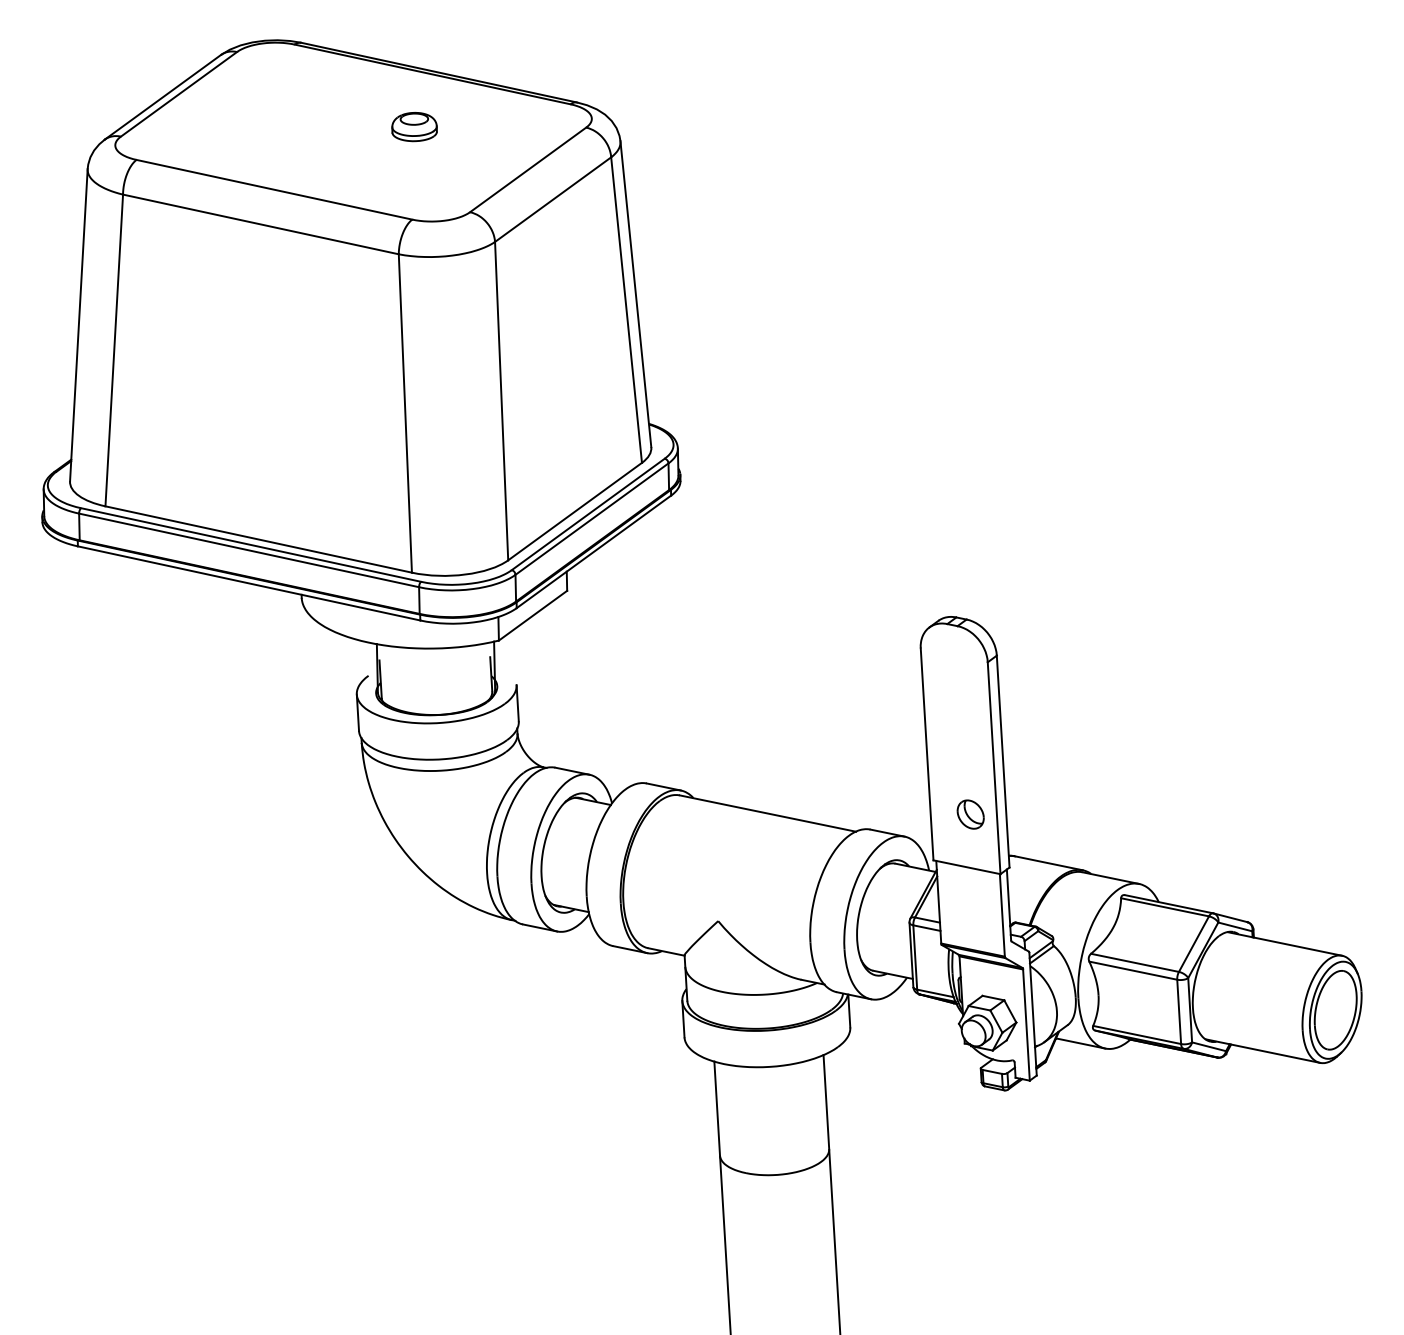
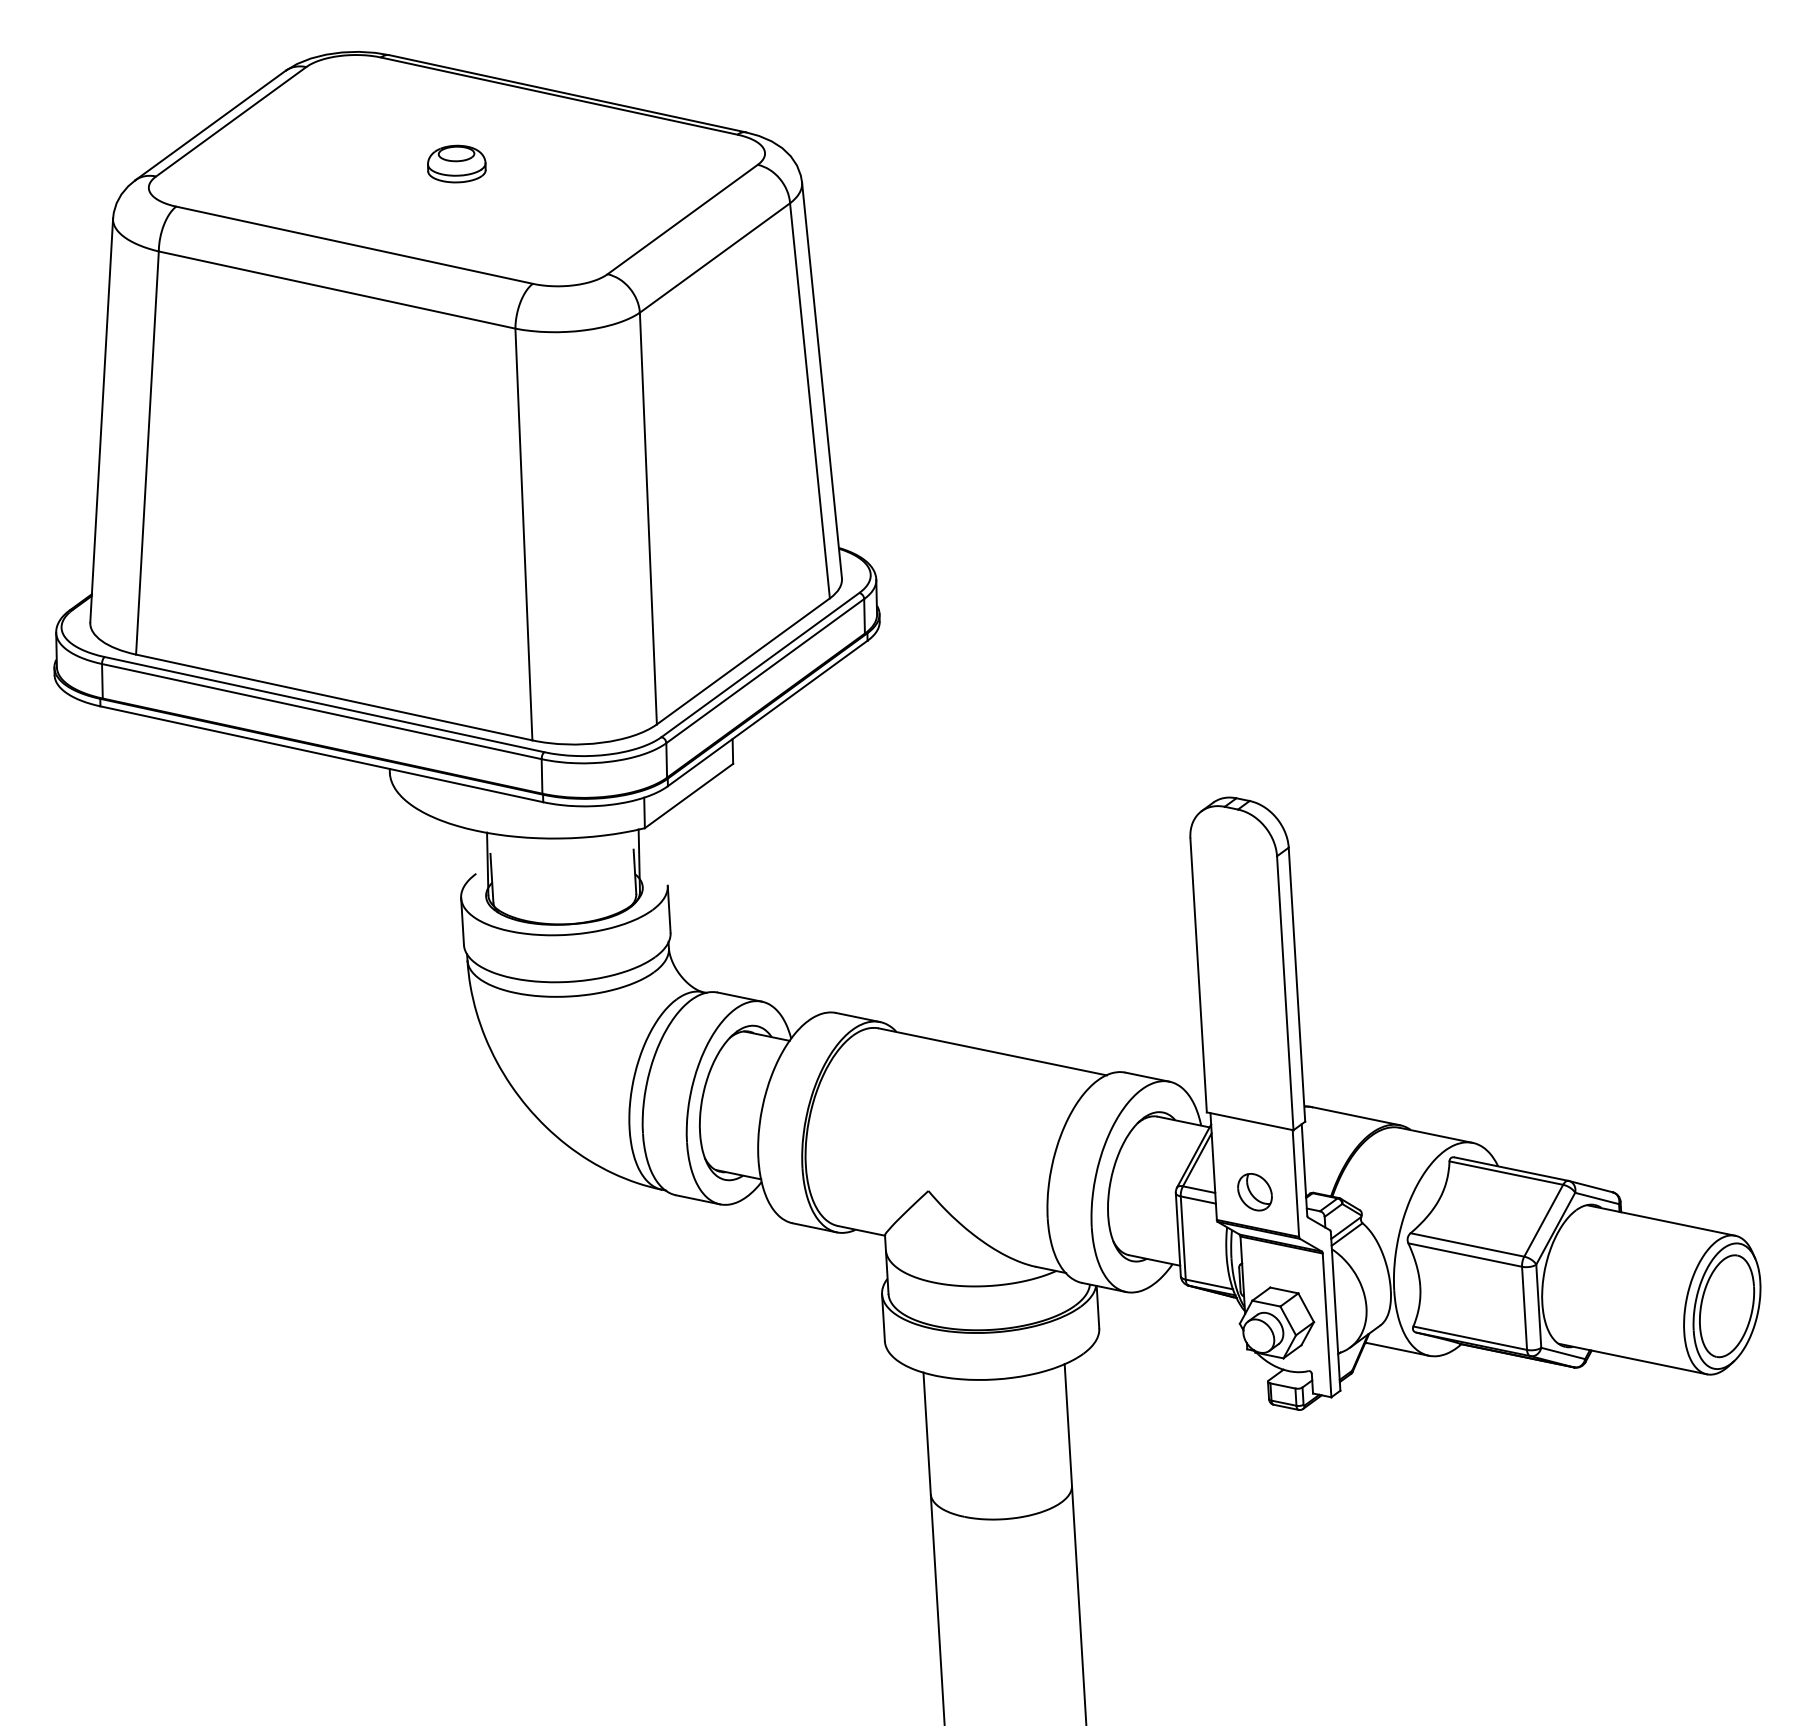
part: (414, 126) -> (456, 163), moved
part: (970, 814) -> (1254, 1192), moved

